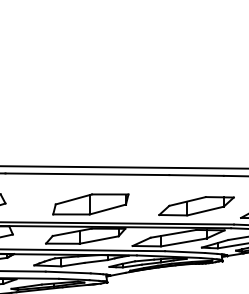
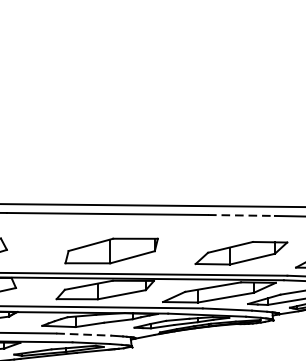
line: (197, 175) -> (242, 215), solid -> dashed
line: (68, 272) -> (84, 334), solid -> dashed

